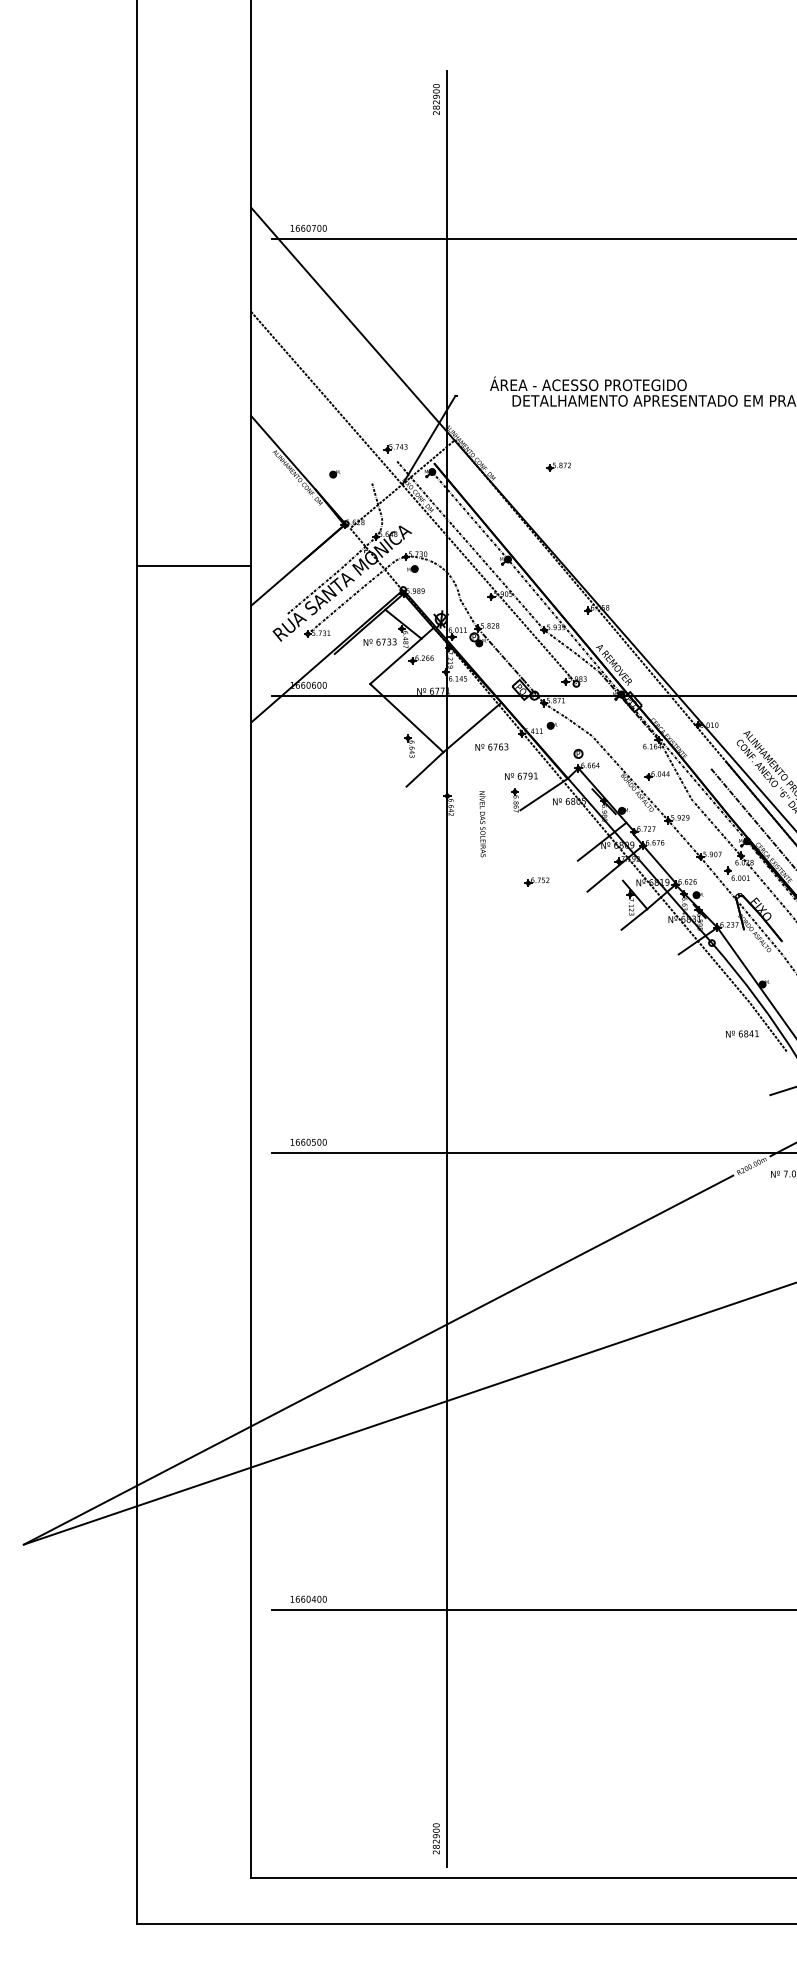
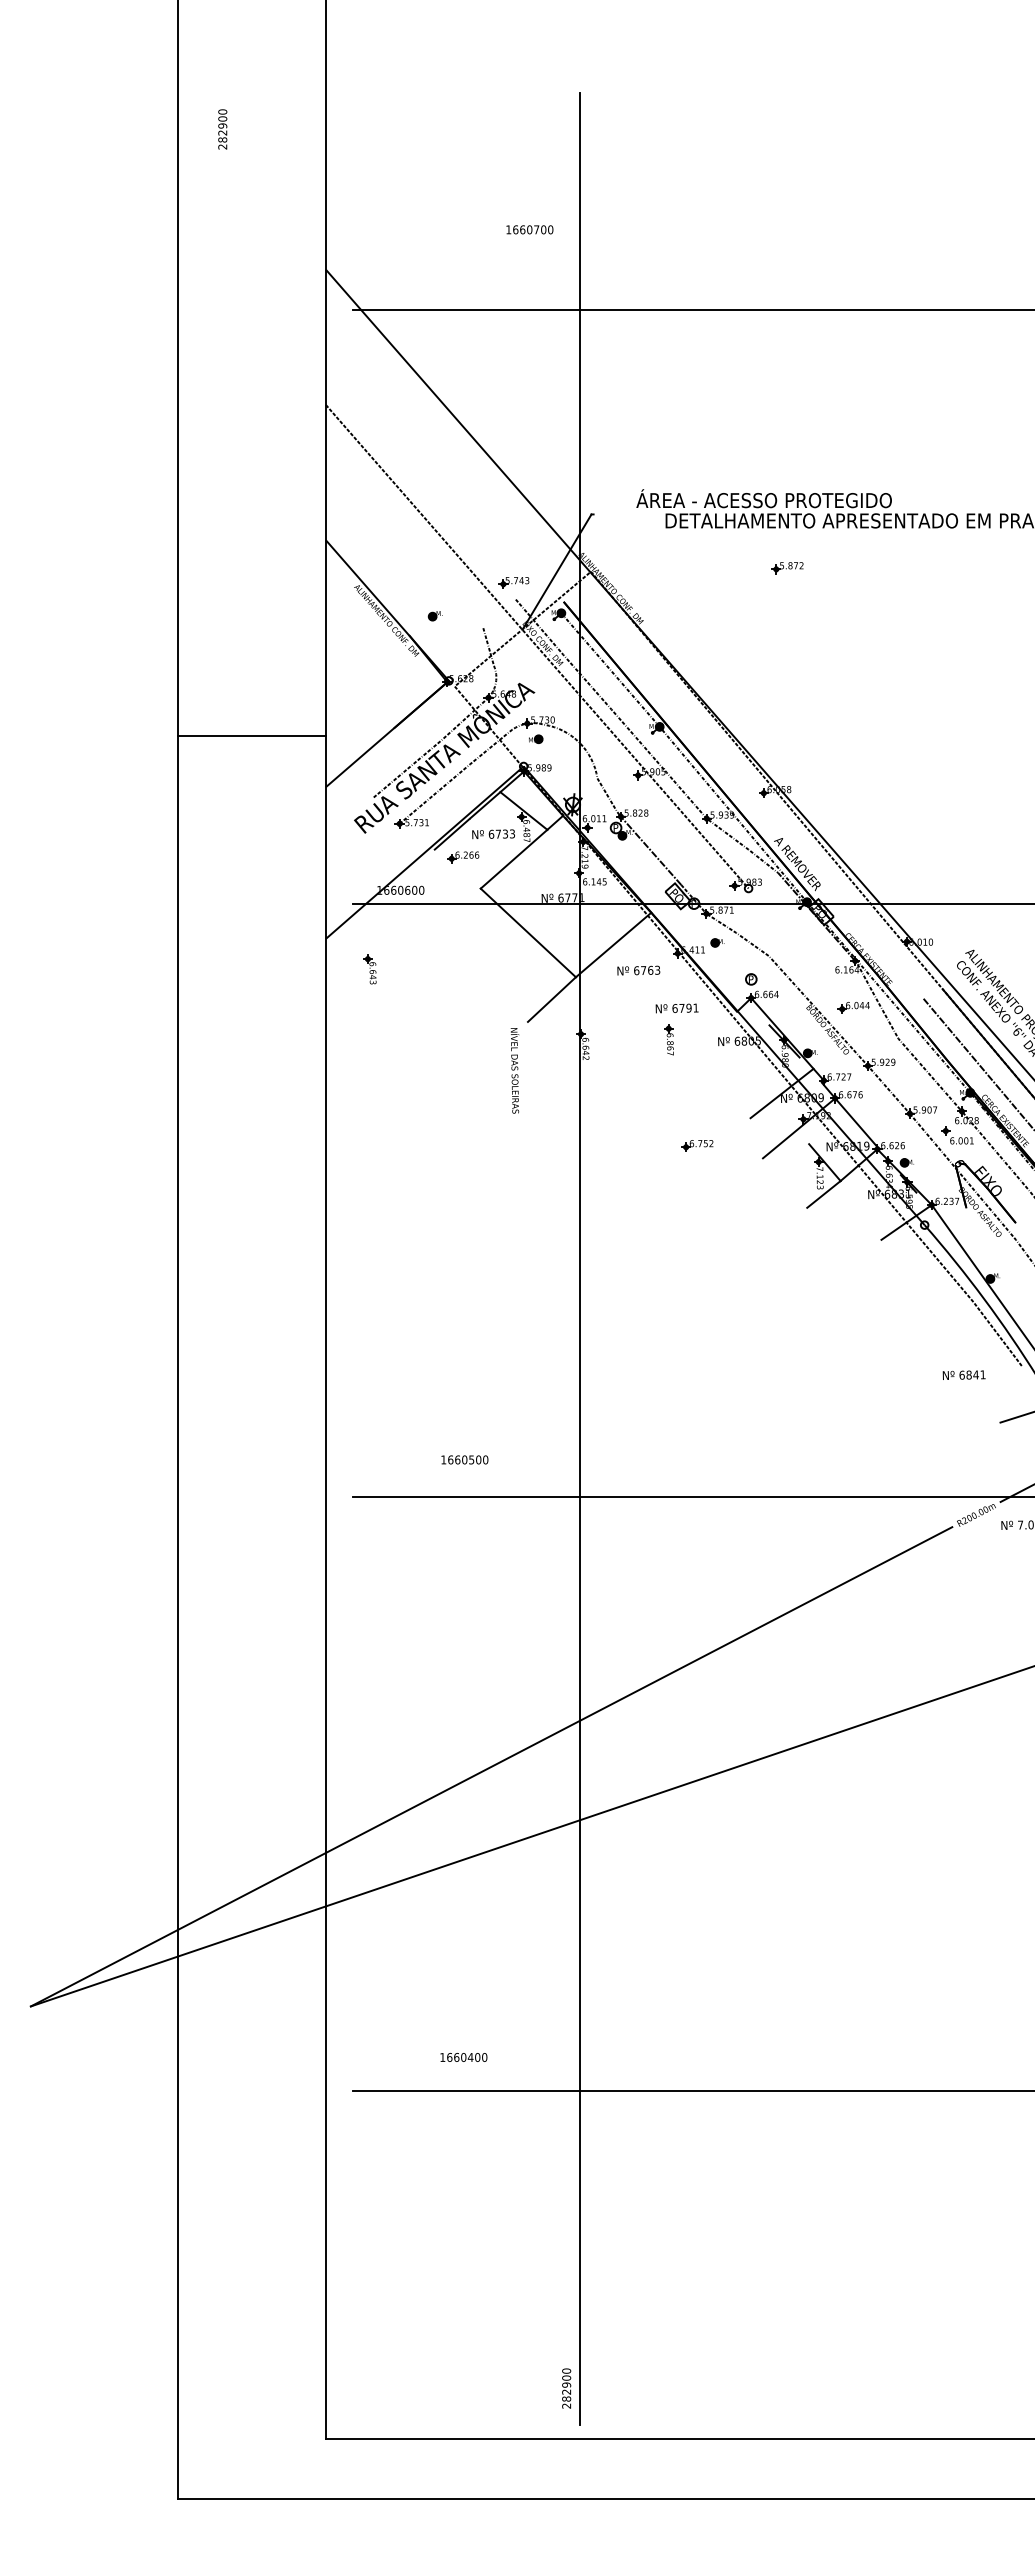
text: (436, 99) -> (222, 129), moved
text: (308, 228) -> (529, 229), moved
part: (558, 467) -> (787, 568), moved
part: (421, 660) -> (463, 857), moved
part: (409, 746) -> (369, 969), moved
line: (544, 794) -> (706, 1031), removed
text: (482, 824) -> (514, 1070), moved
text: (741, 1033) -> (963, 1374), moved
text: (308, 1142) -> (464, 1459), moved
text: (308, 1599) -> (463, 2057), moved

